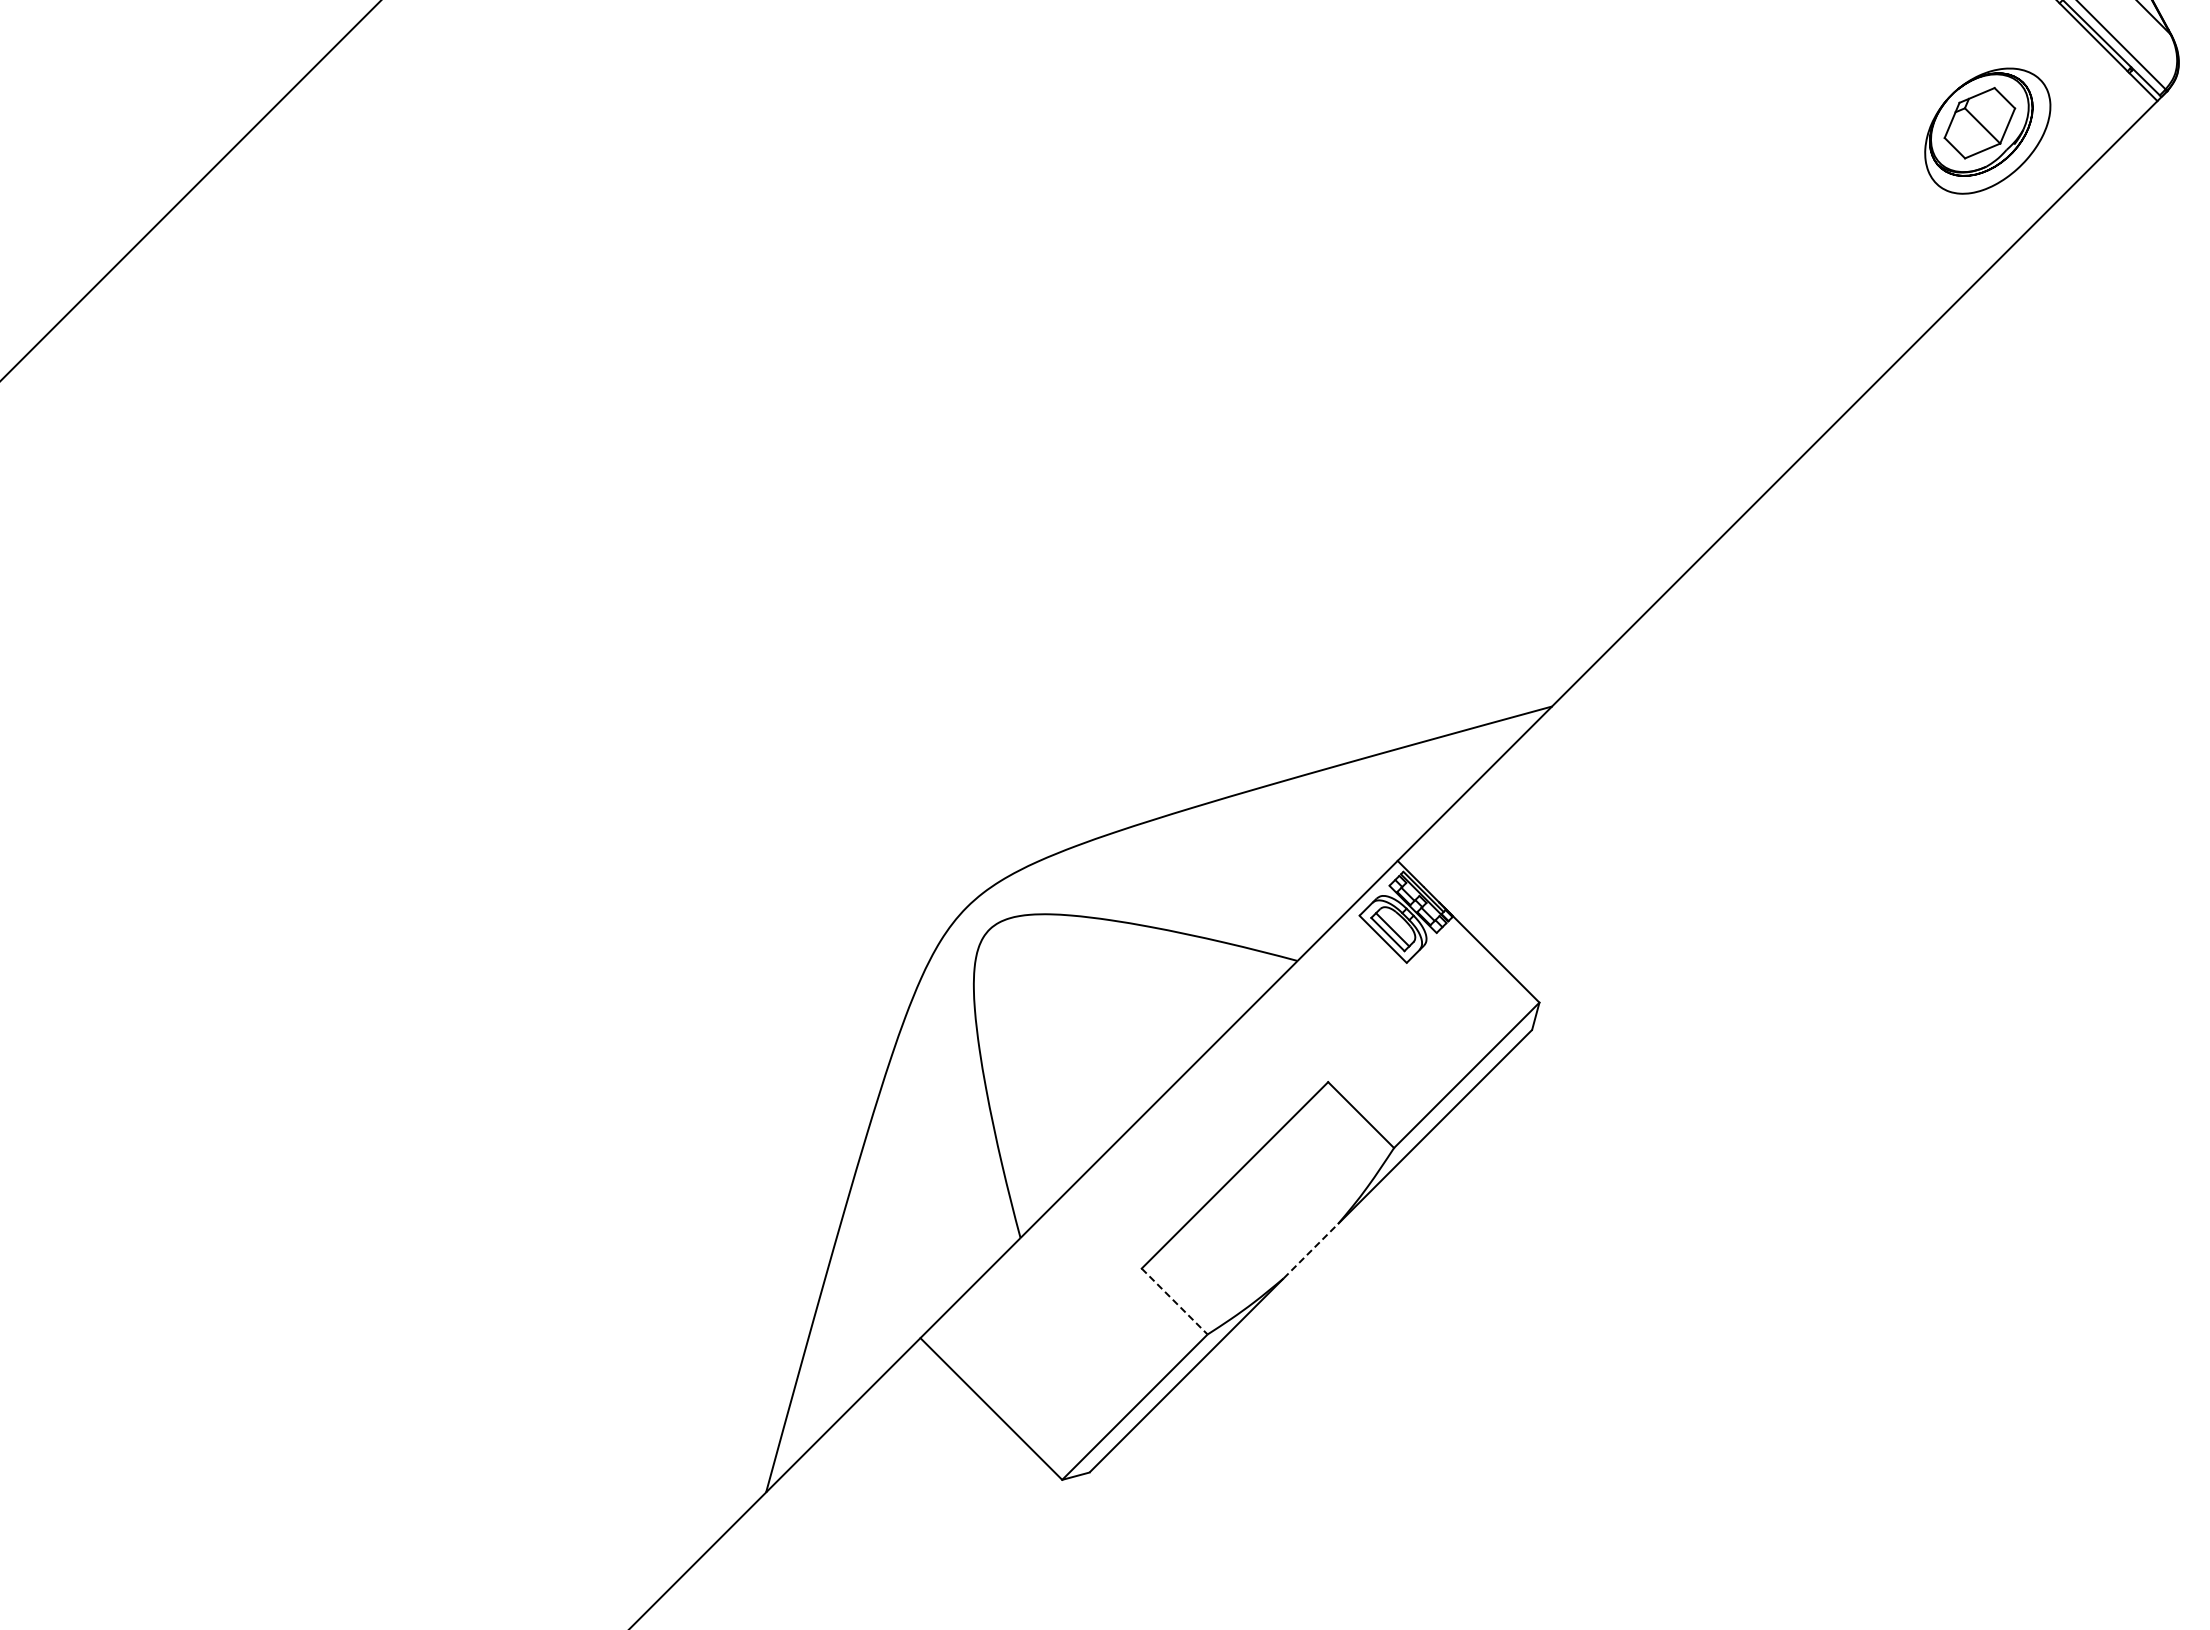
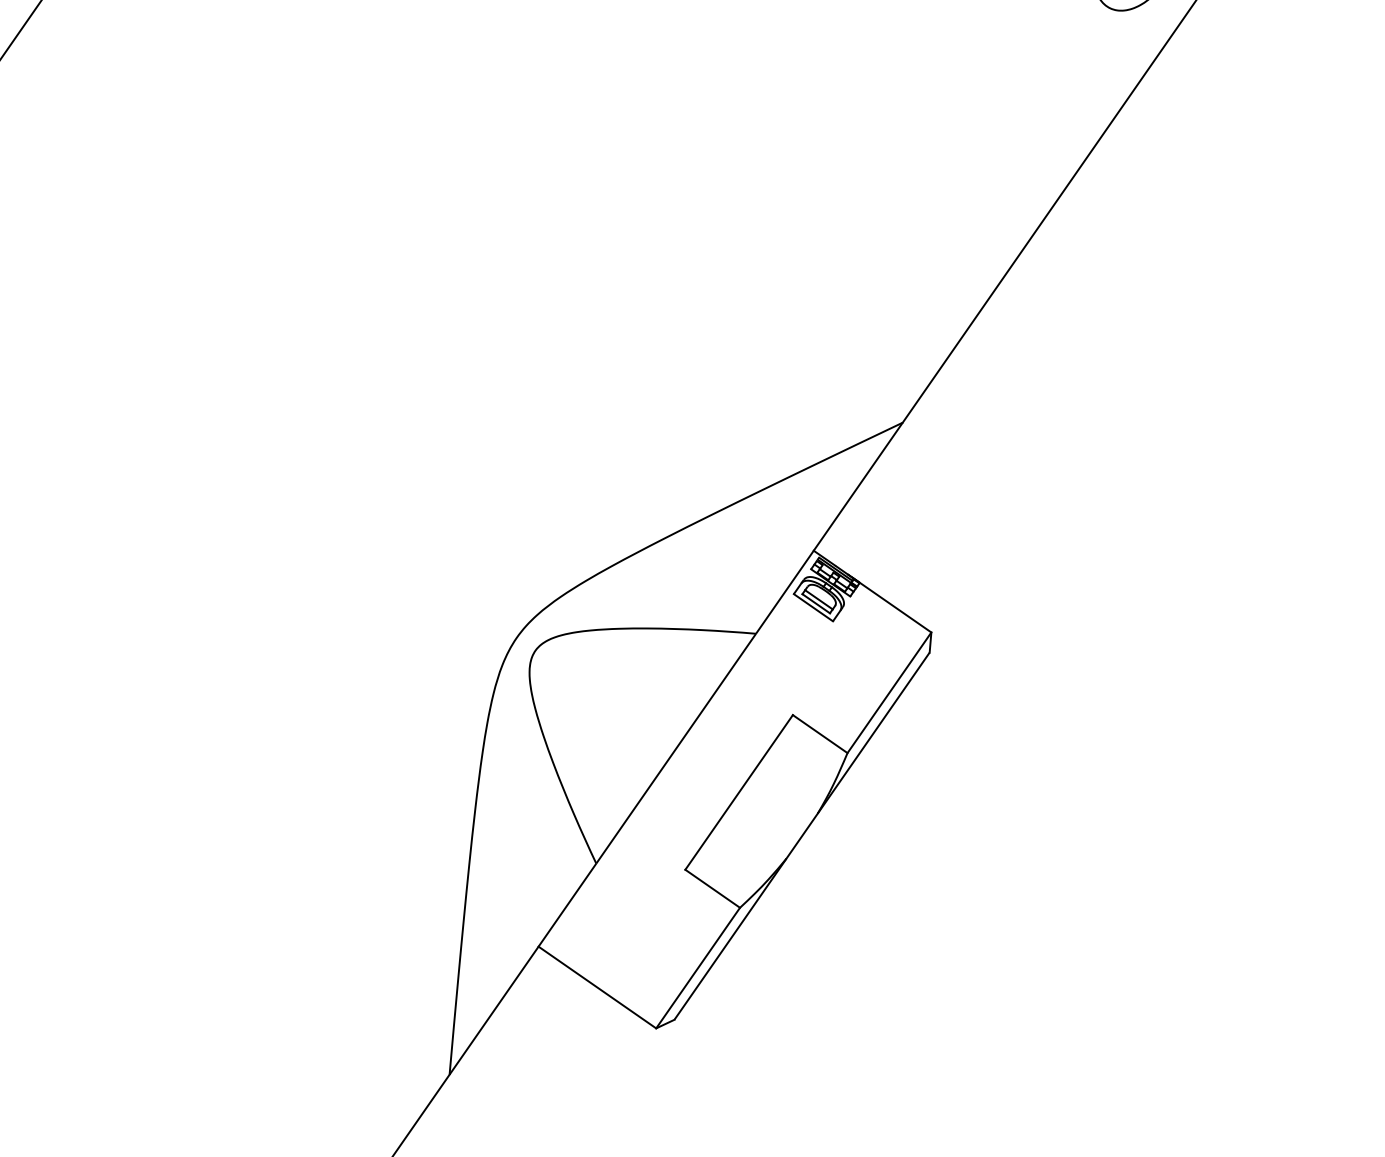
line: (1311, 1250) -> (802, 835), dashed -> solid
line: (1174, 1301) -> (712, 888), dashed -> solid

